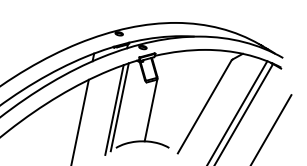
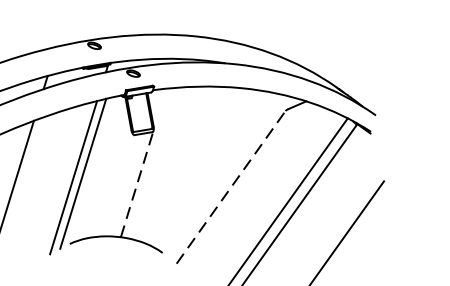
line: (204, 106) -> (230, 186), solid -> dashed
line: (151, 110) -> (137, 184), solid -> dashed

